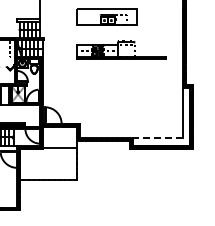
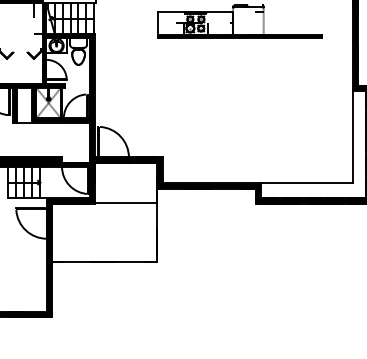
line: (158, 137) -> (307, 182), dashed -> solid

